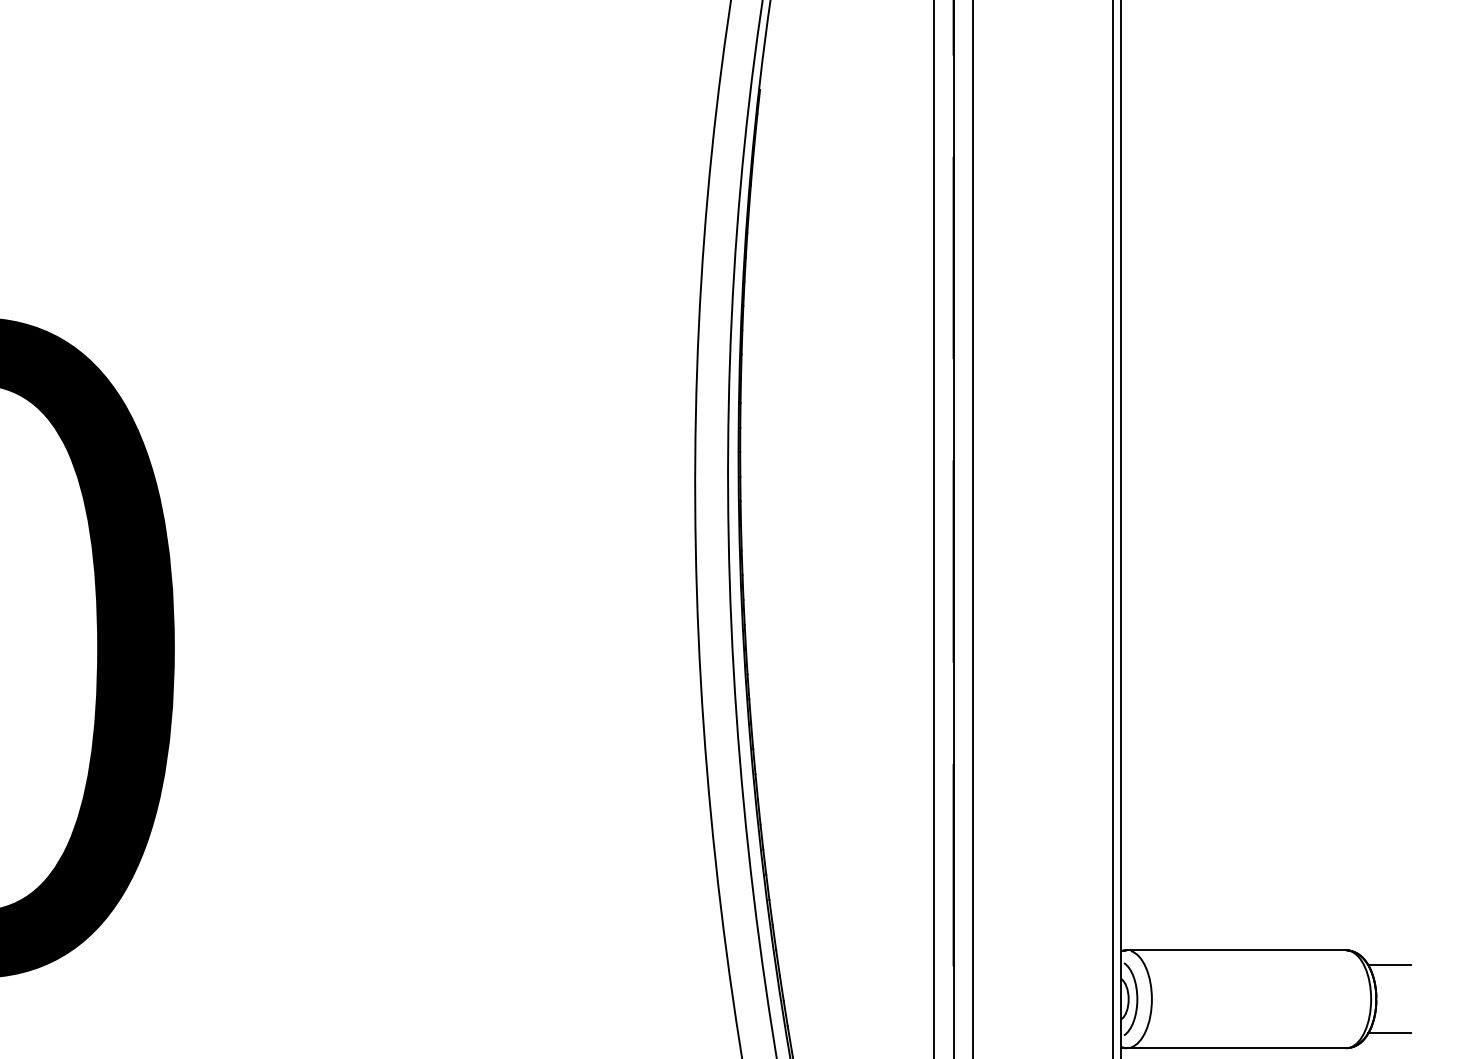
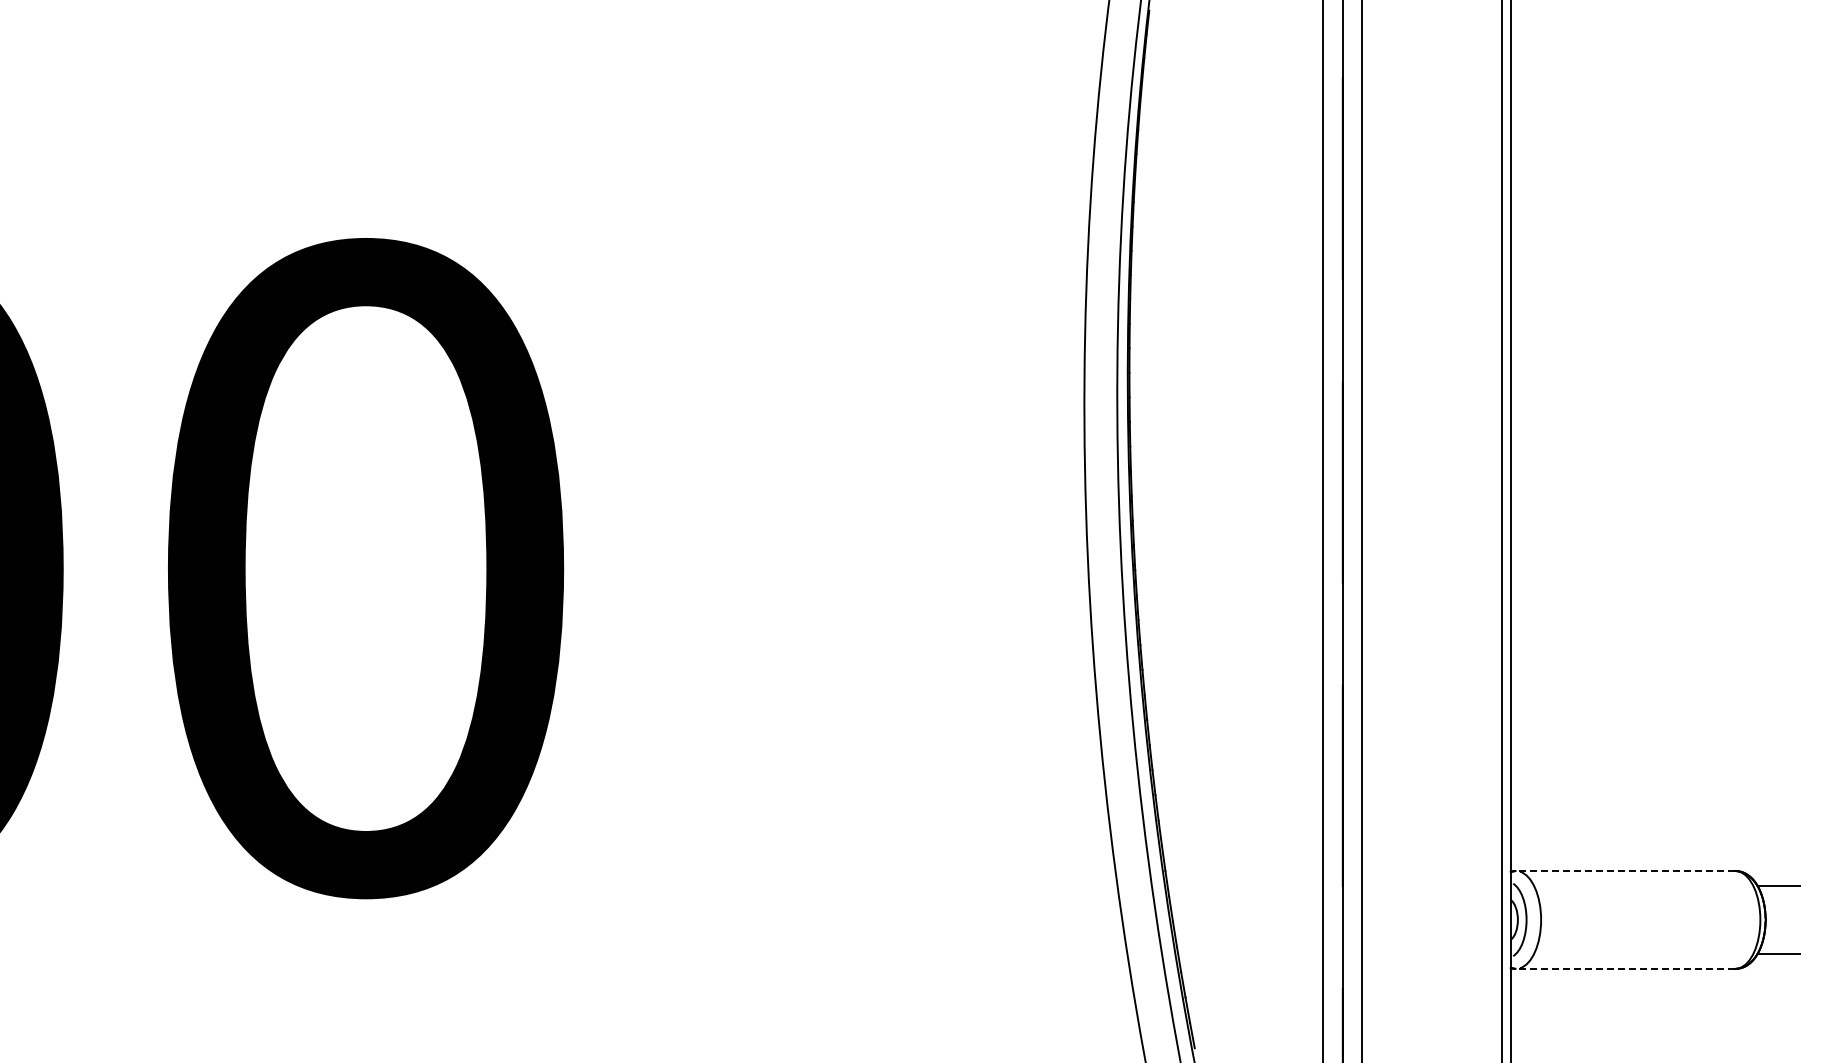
line: (1236, 950) -> (1625, 871), solid -> dashed
line: (1236, 1047) -> (1625, 968), solid -> dashed

